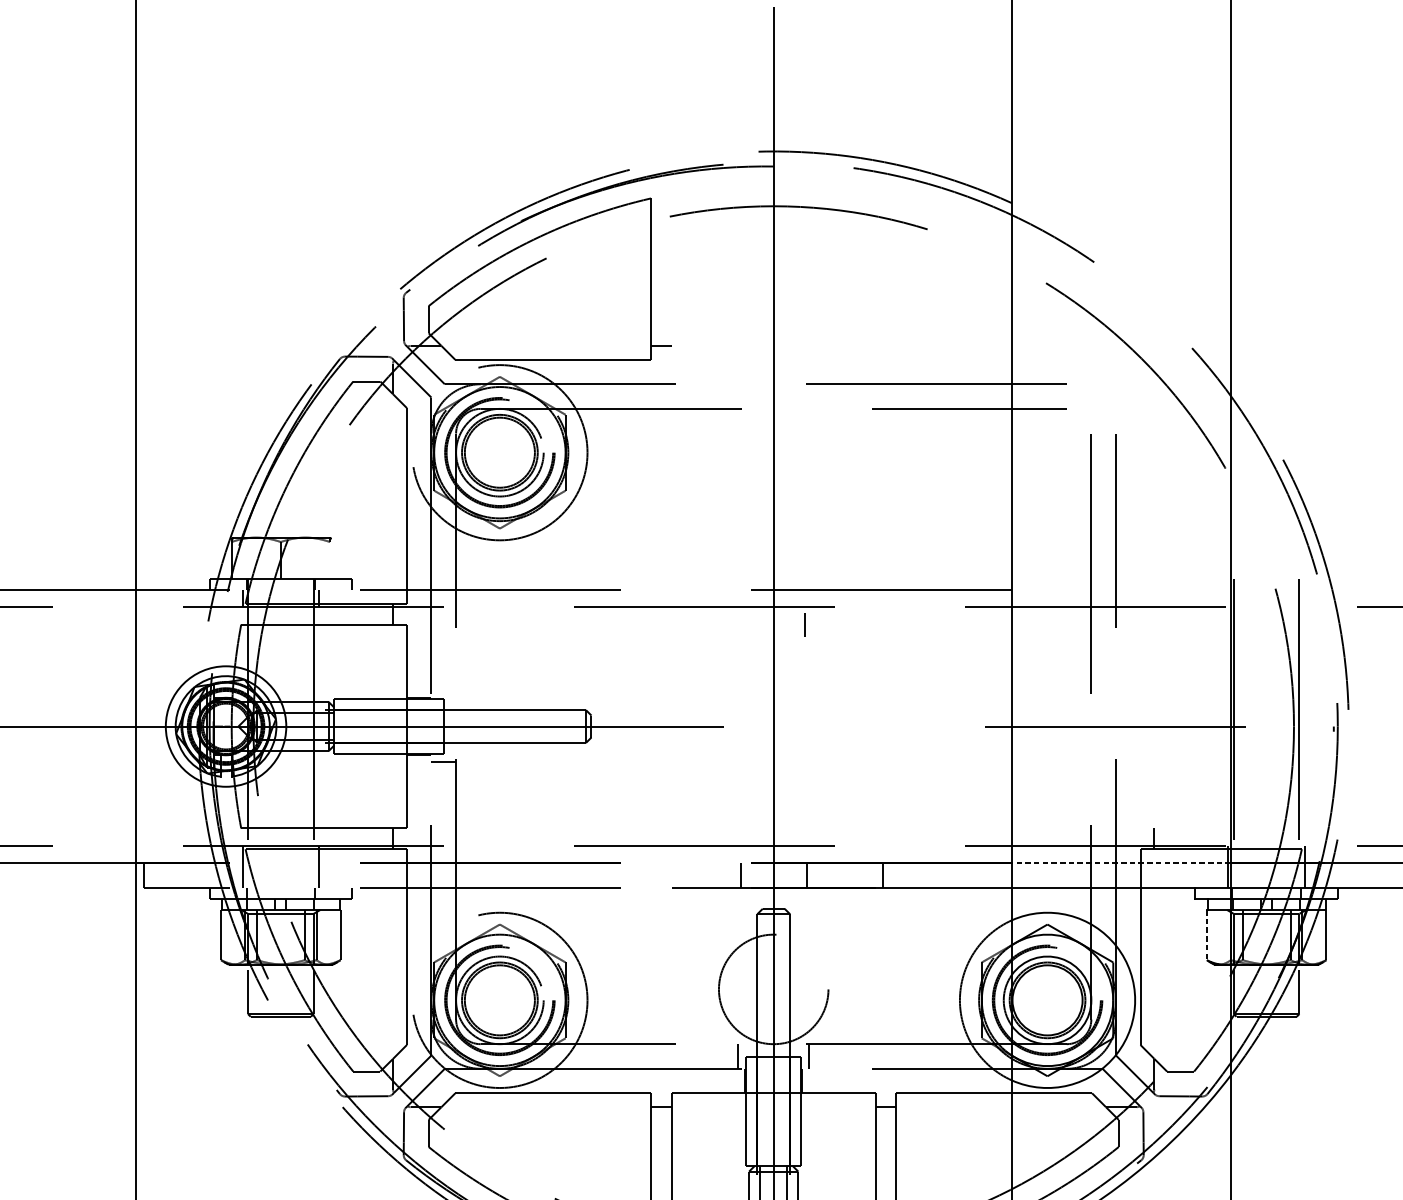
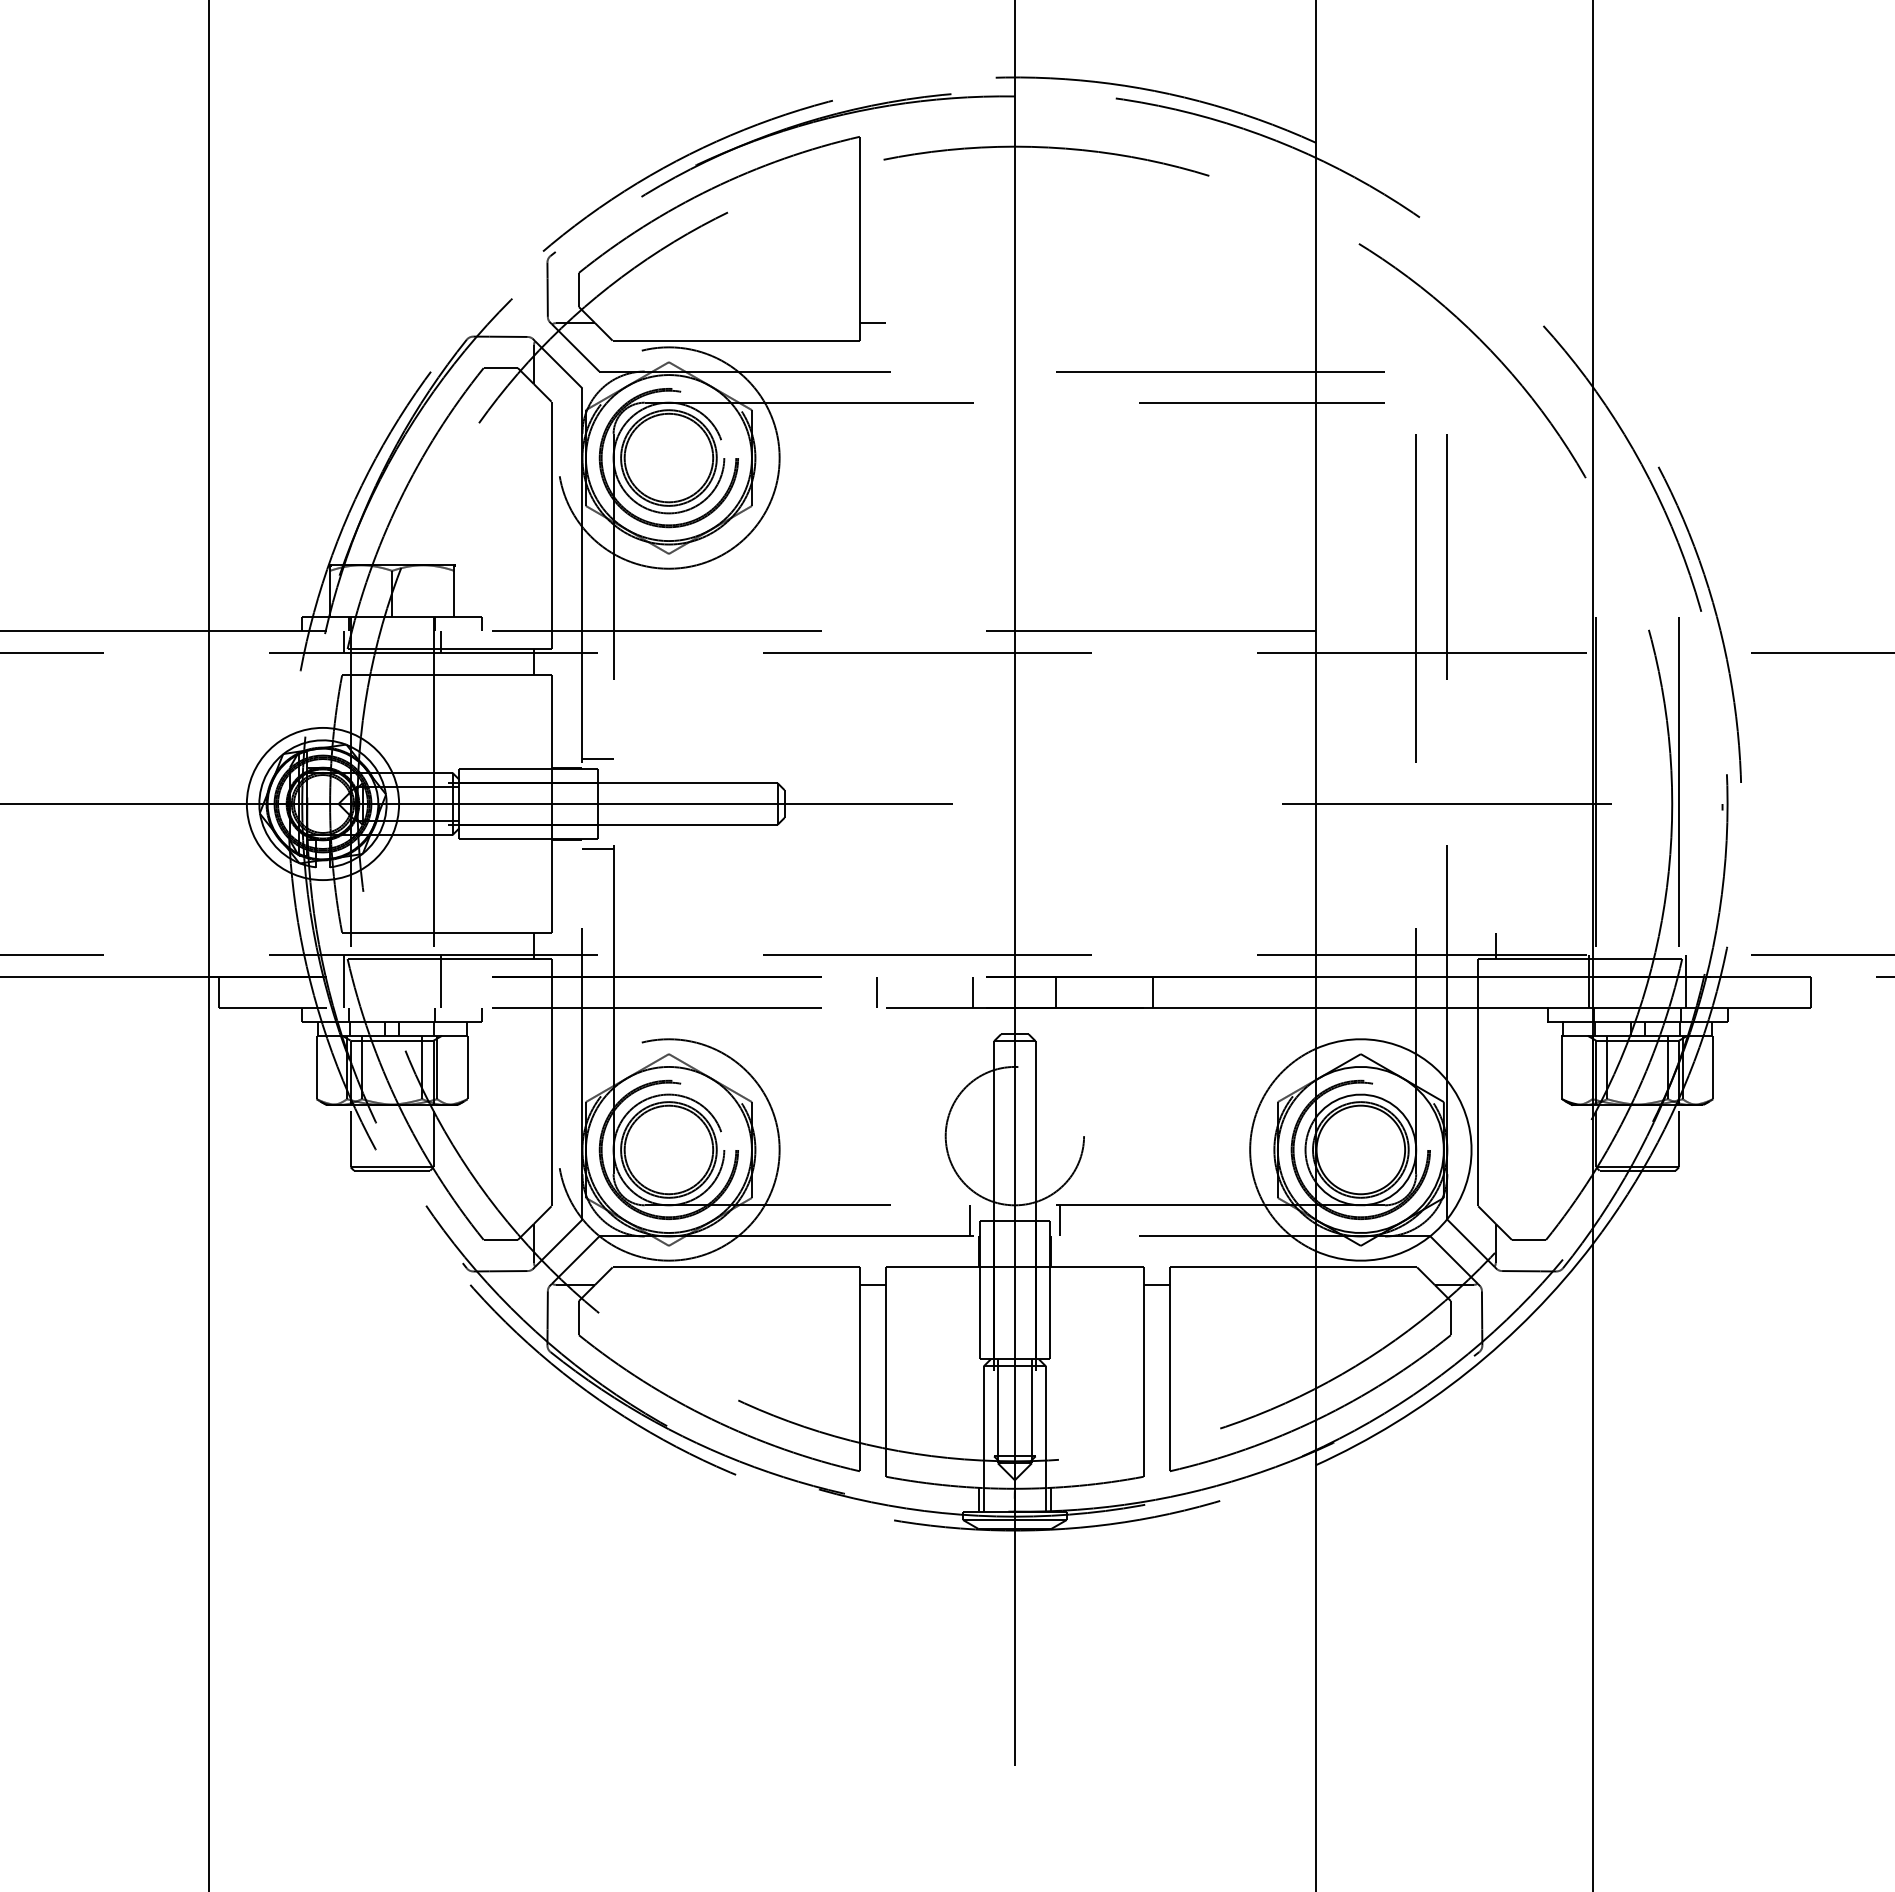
line: (330, 559) -> (454, 593), added
line: (805, 624) -> (876, 992), moved
line: (443, 691) -> (597, 759), added
line: (1120, 863) -> (1453, 976), dashed -> solid
line: (1207, 935) -> (1562, 1067), dashed -> solid

